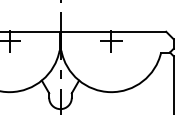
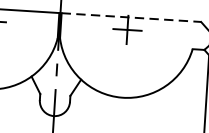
line: (114, 31) -> (132, 17), solid -> dashed

